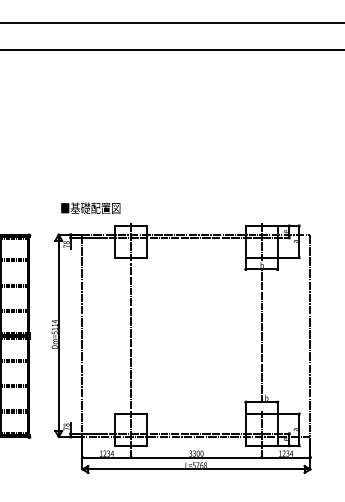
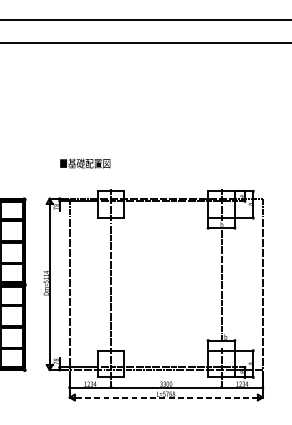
text: (90, 207) -> (85, 162), moved
line: (196, 469) -> (166, 397), solid -> dashed

